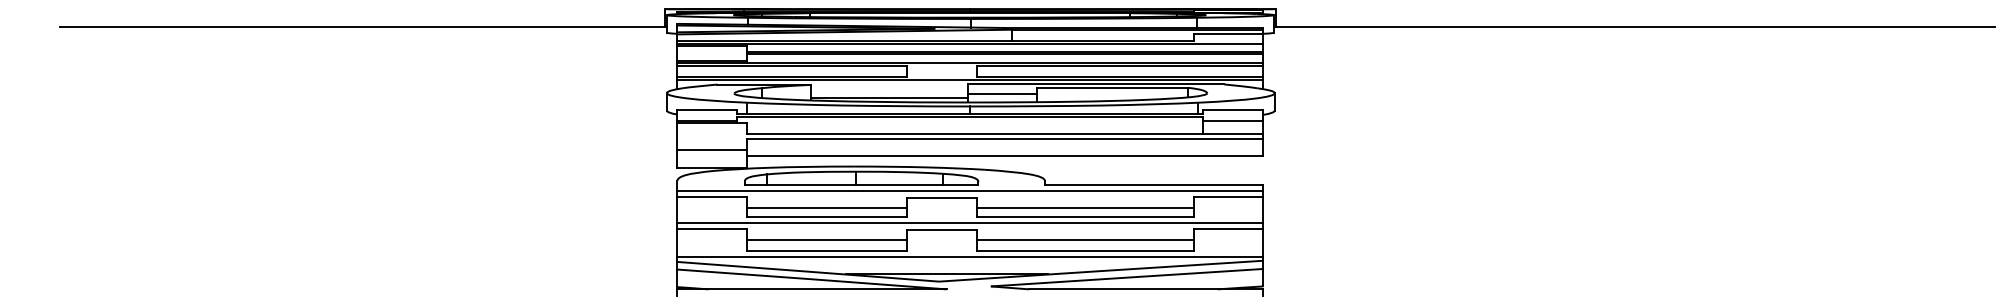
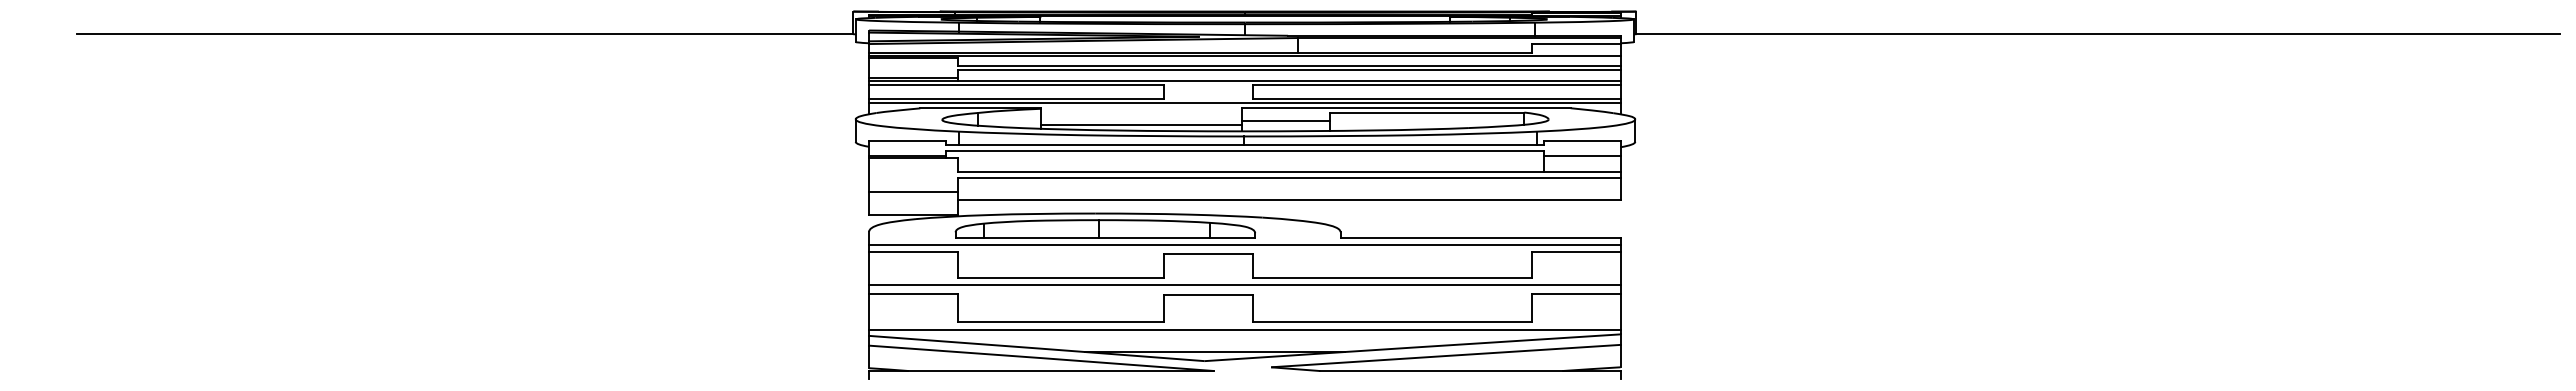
line: (826, 207) -> (1060, 266), removed
line: (1084, 207) -> (1391, 266), removed
line: (826, 239) -> (1060, 307), removed
line: (1084, 239) -> (1391, 307), removed

